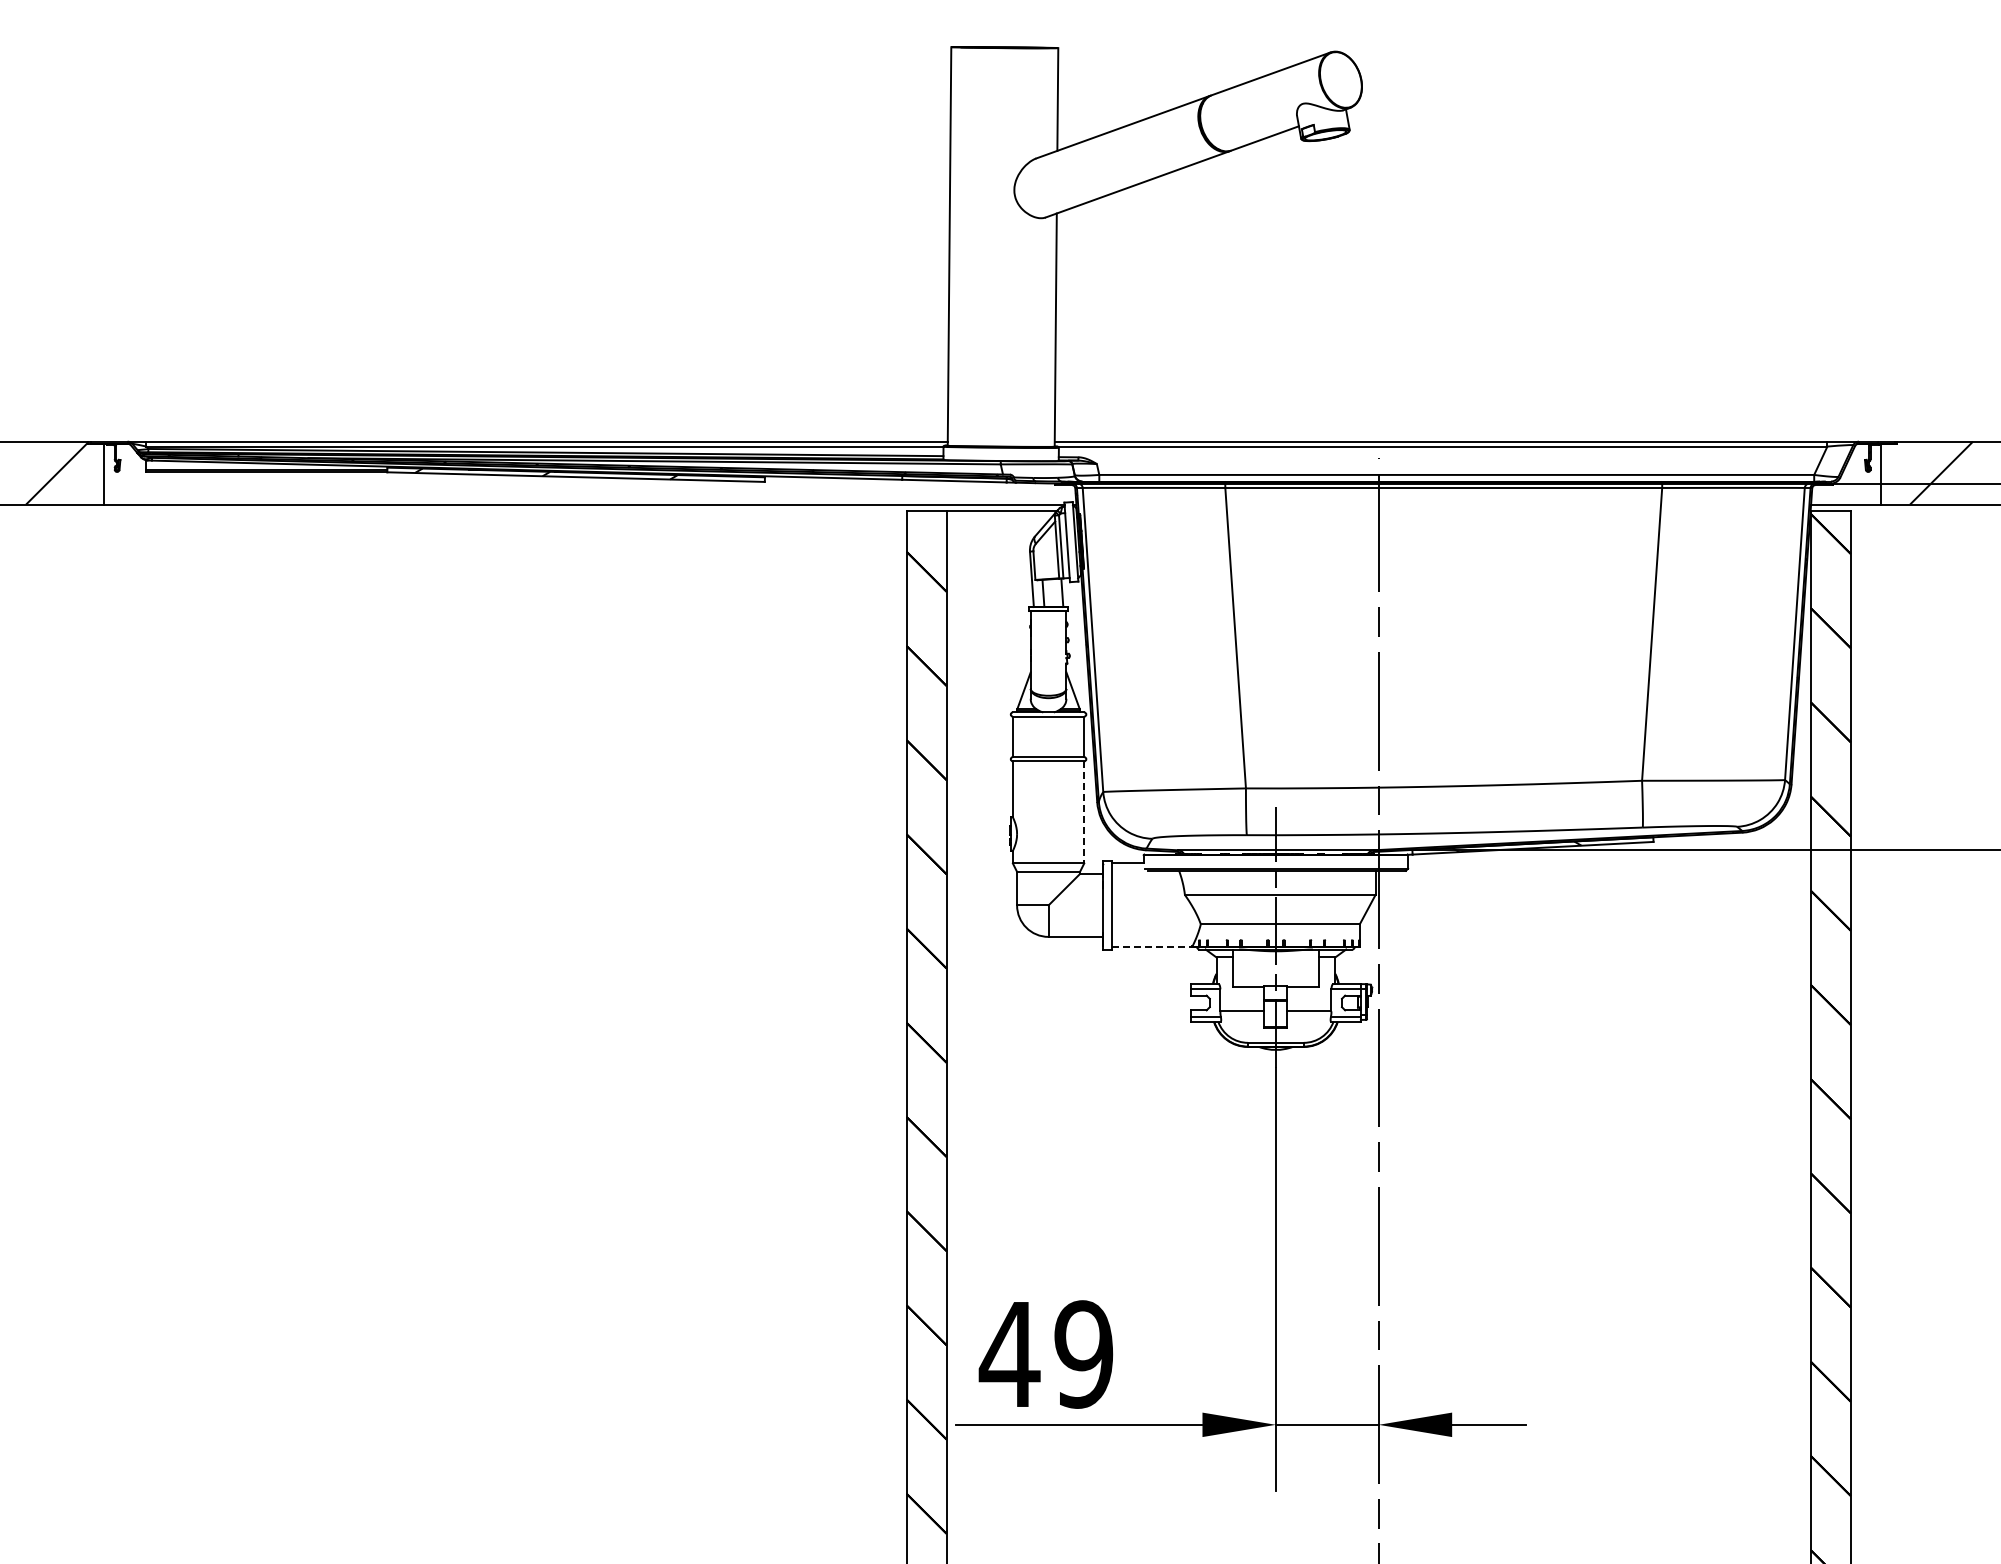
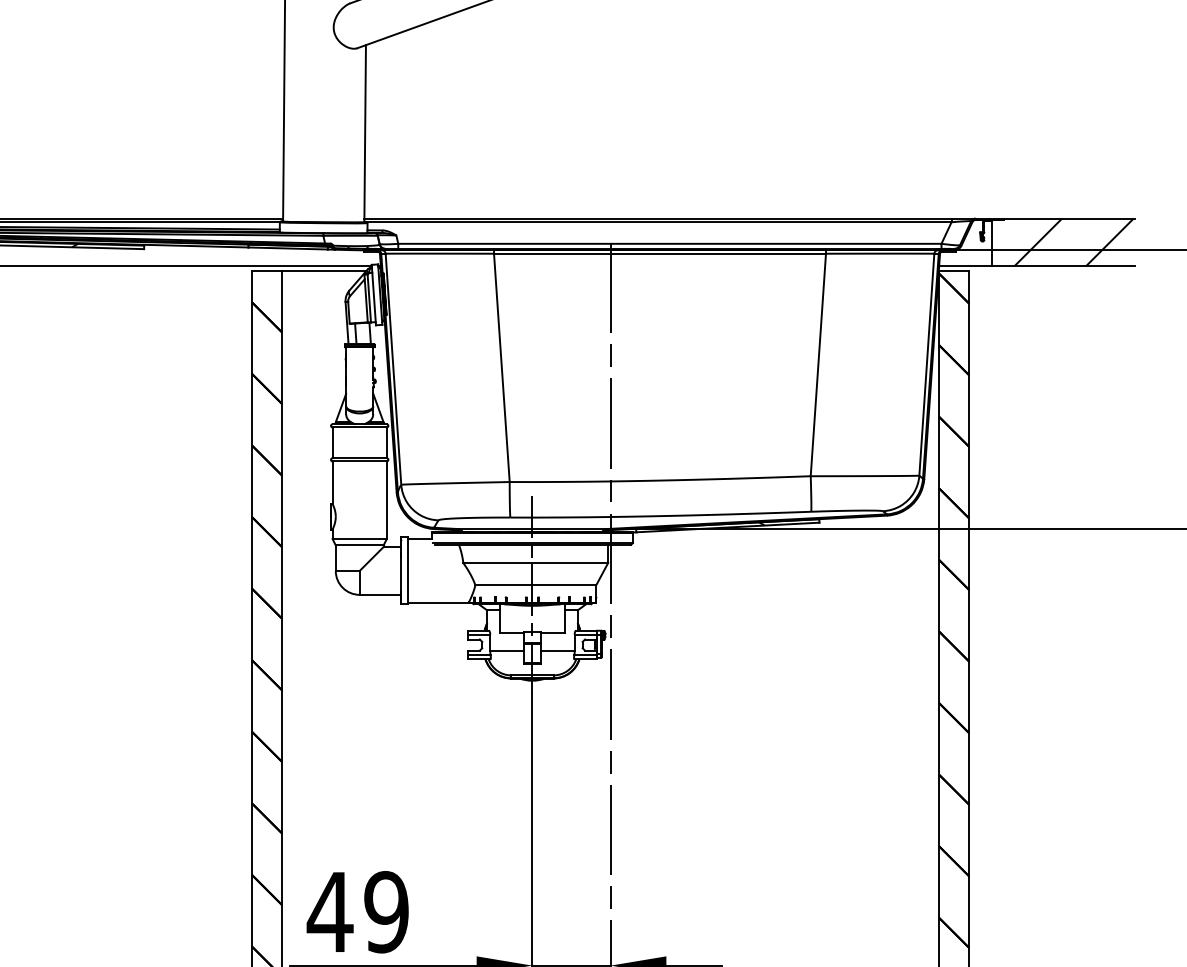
line: (1084, 812) -> (387, 500), dashed -> solid
line: (1152, 947) -> (438, 602), dashed -> solid

